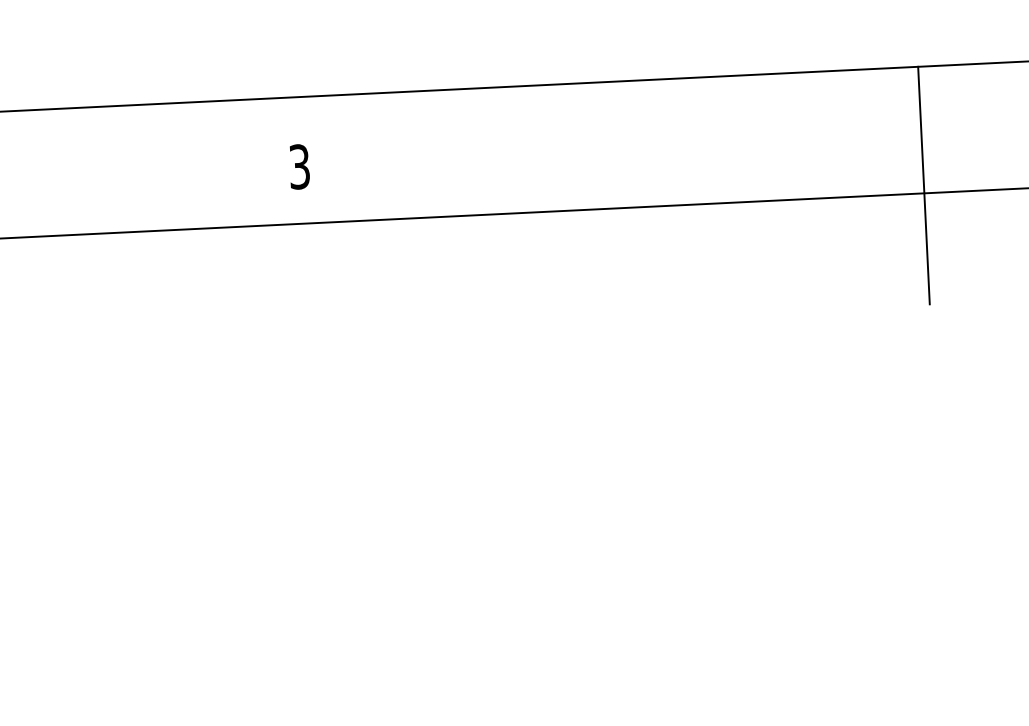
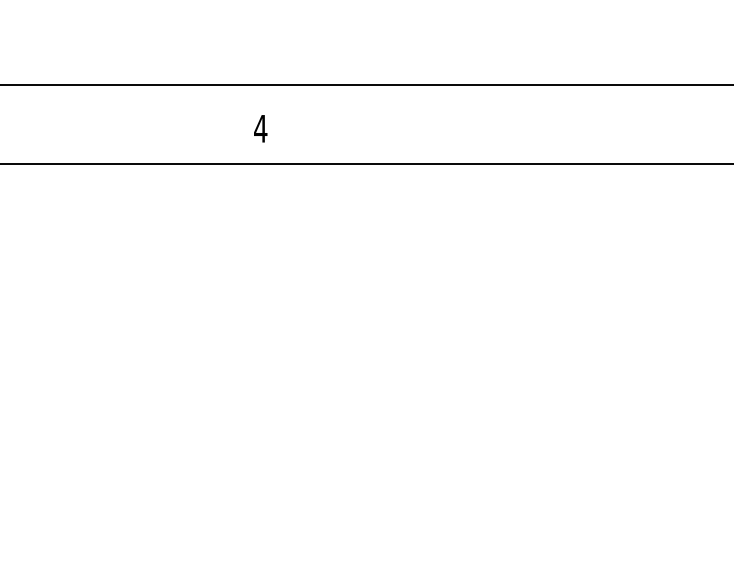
text: (299, 166) -> (260, 128), 3 -> 4
line: (923, 185) -> (649, 159), removed

